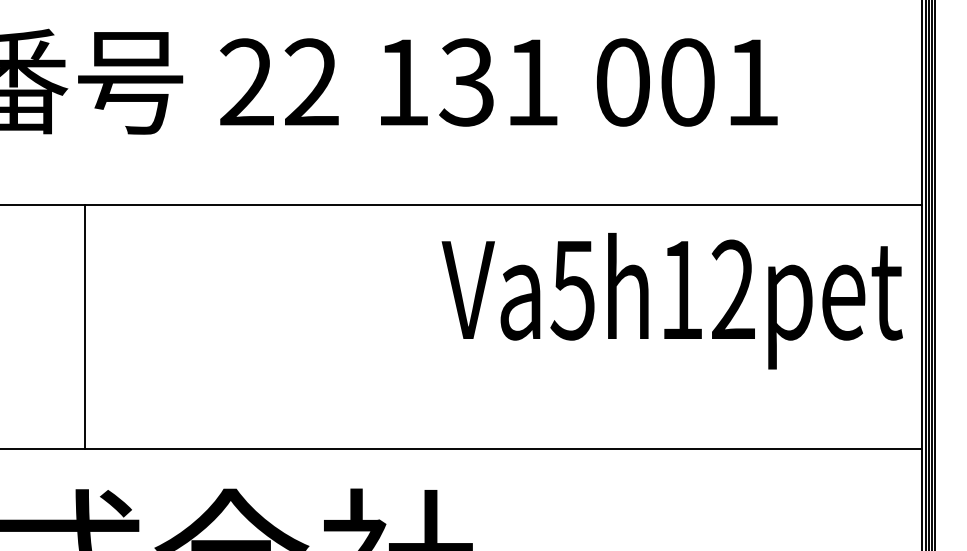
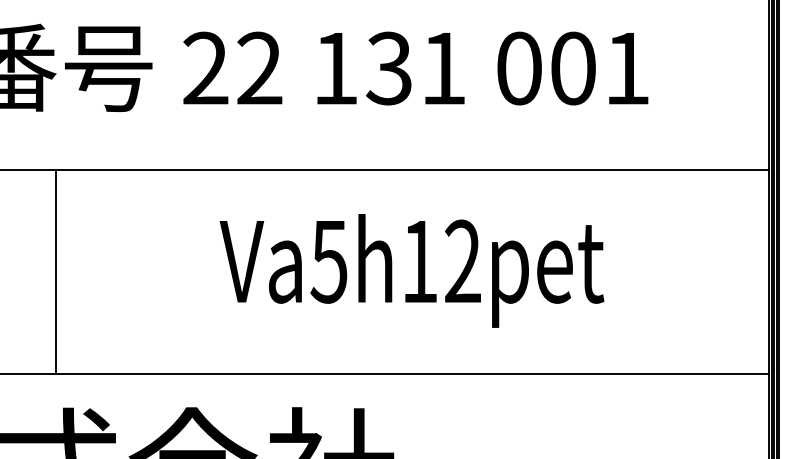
text: (671, 301) -> (411, 271), moved
line: (85, 326) -> (56, 272), moved

